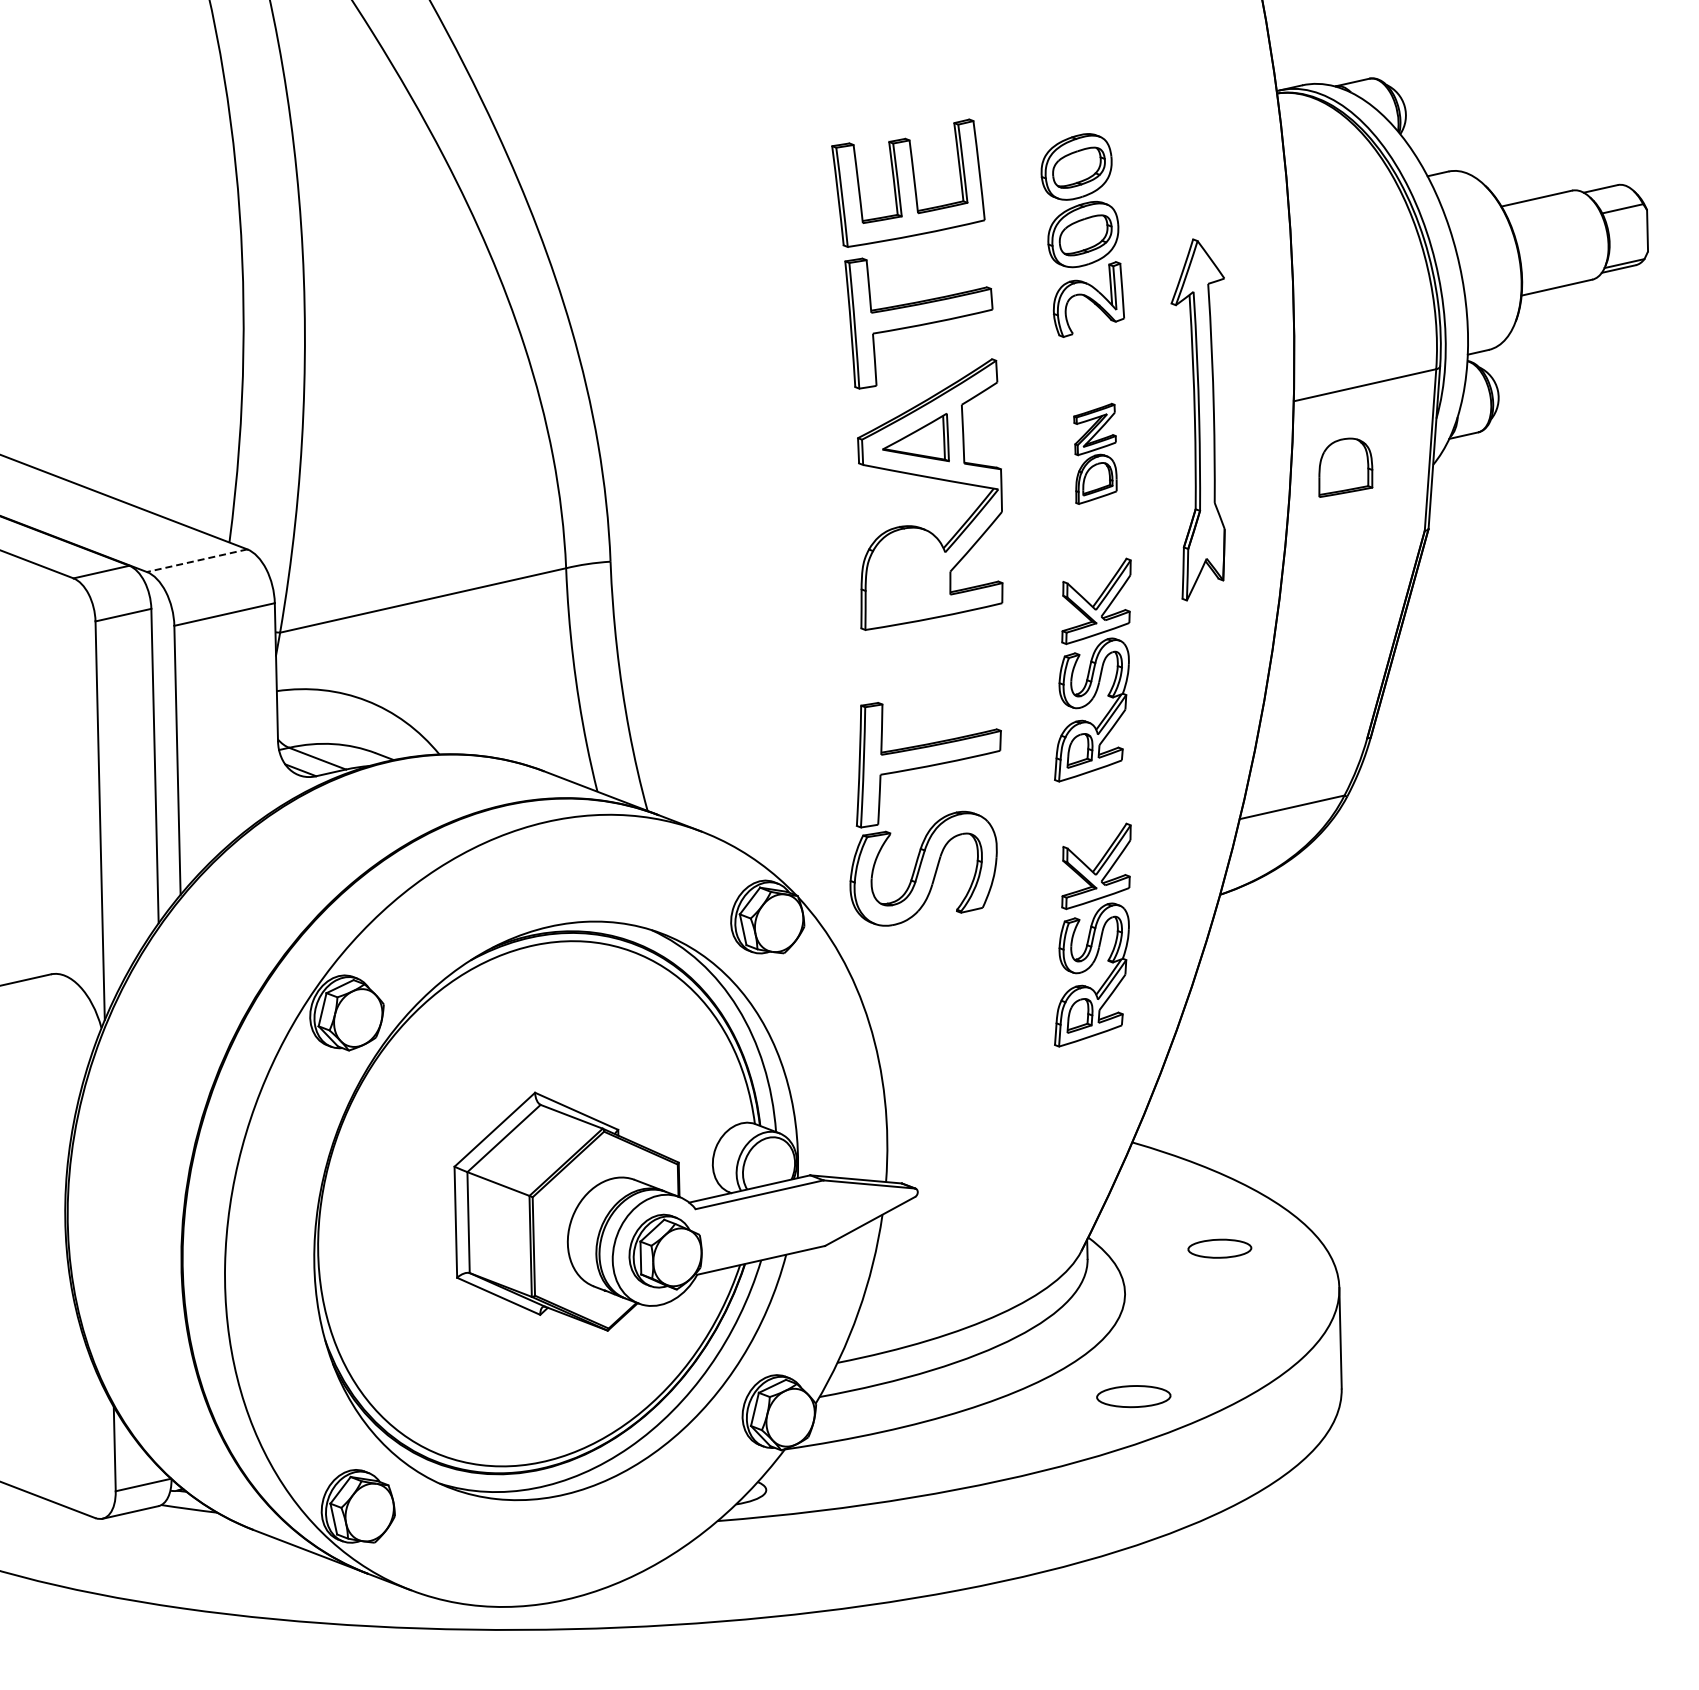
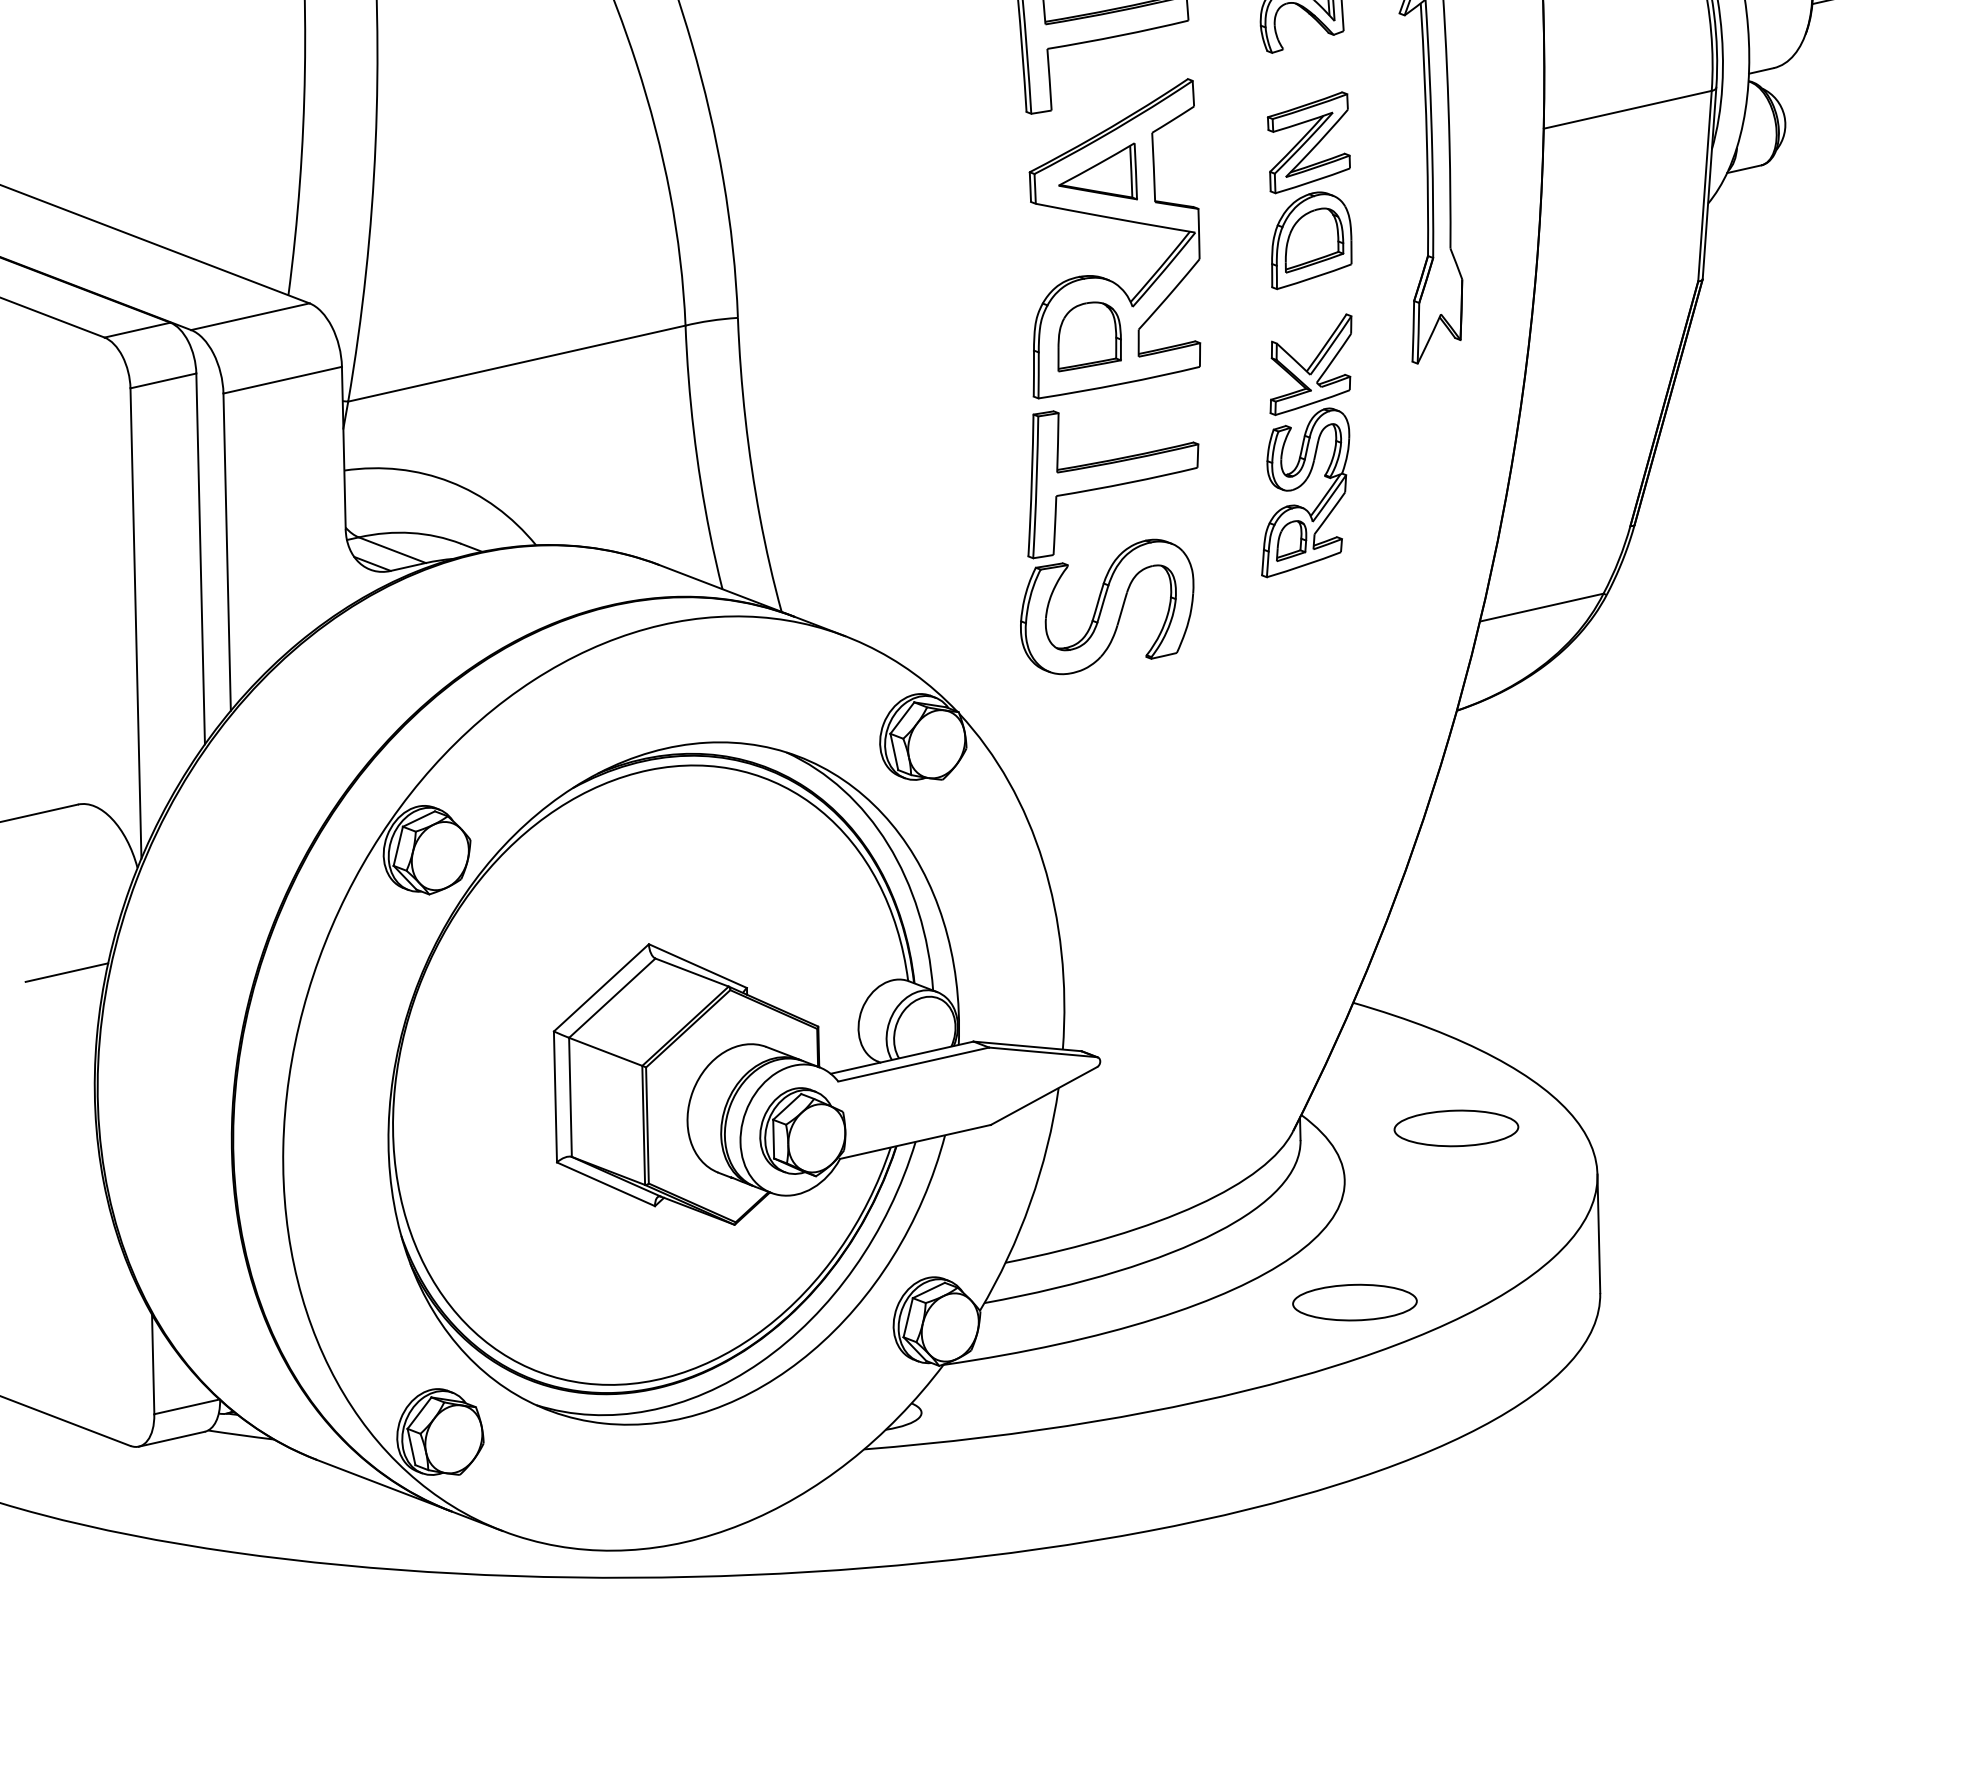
part: (1095, 453) -> (1309, 190), size x1.67
part: (1345, 467) -> (1089, 336), moved
line: (196, 560) -> (249, 316), dashed -> solid
part: (934, 823) -> (1119, 553), moved
part: (1092, 934) -> (1306, 757), removed
line: (41, 1116) -> (66, 972), added
part: (1219, 1248) -> (1456, 1127), size x1.67
part: (1133, 1396) -> (1354, 1302), size x1.43

